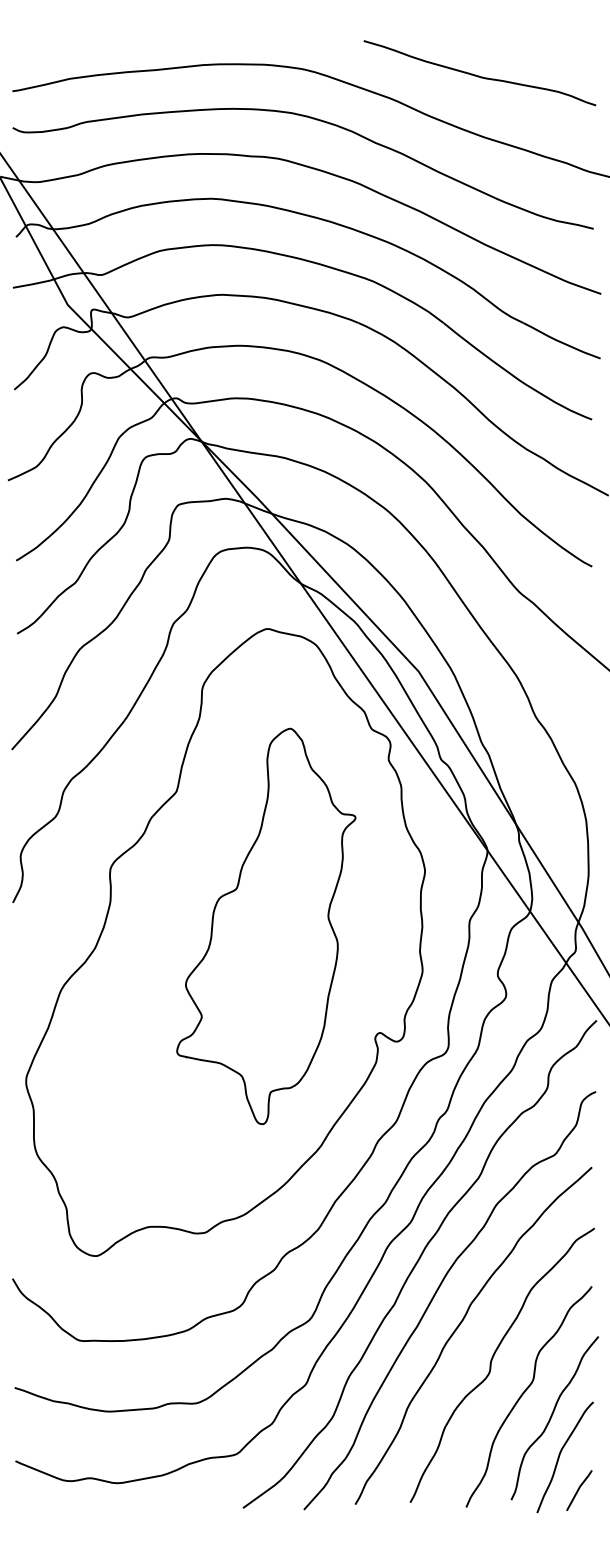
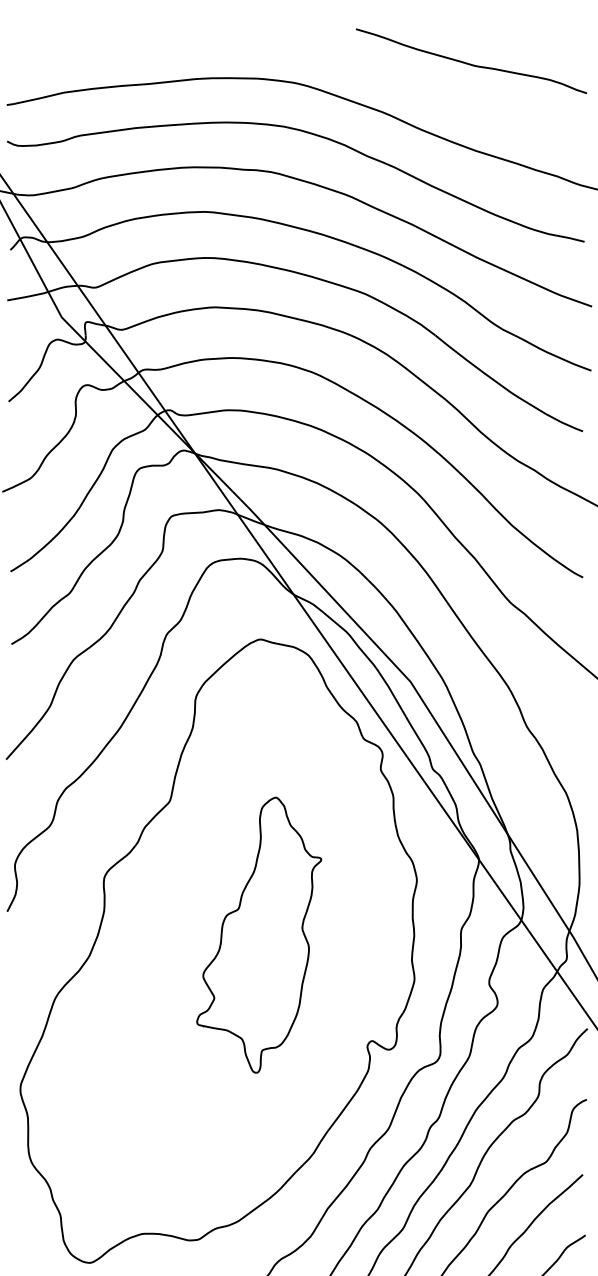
curve: (479, 75) -> (471, 63), moved
part: (266, 926) -> (259, 935), size x0.7

